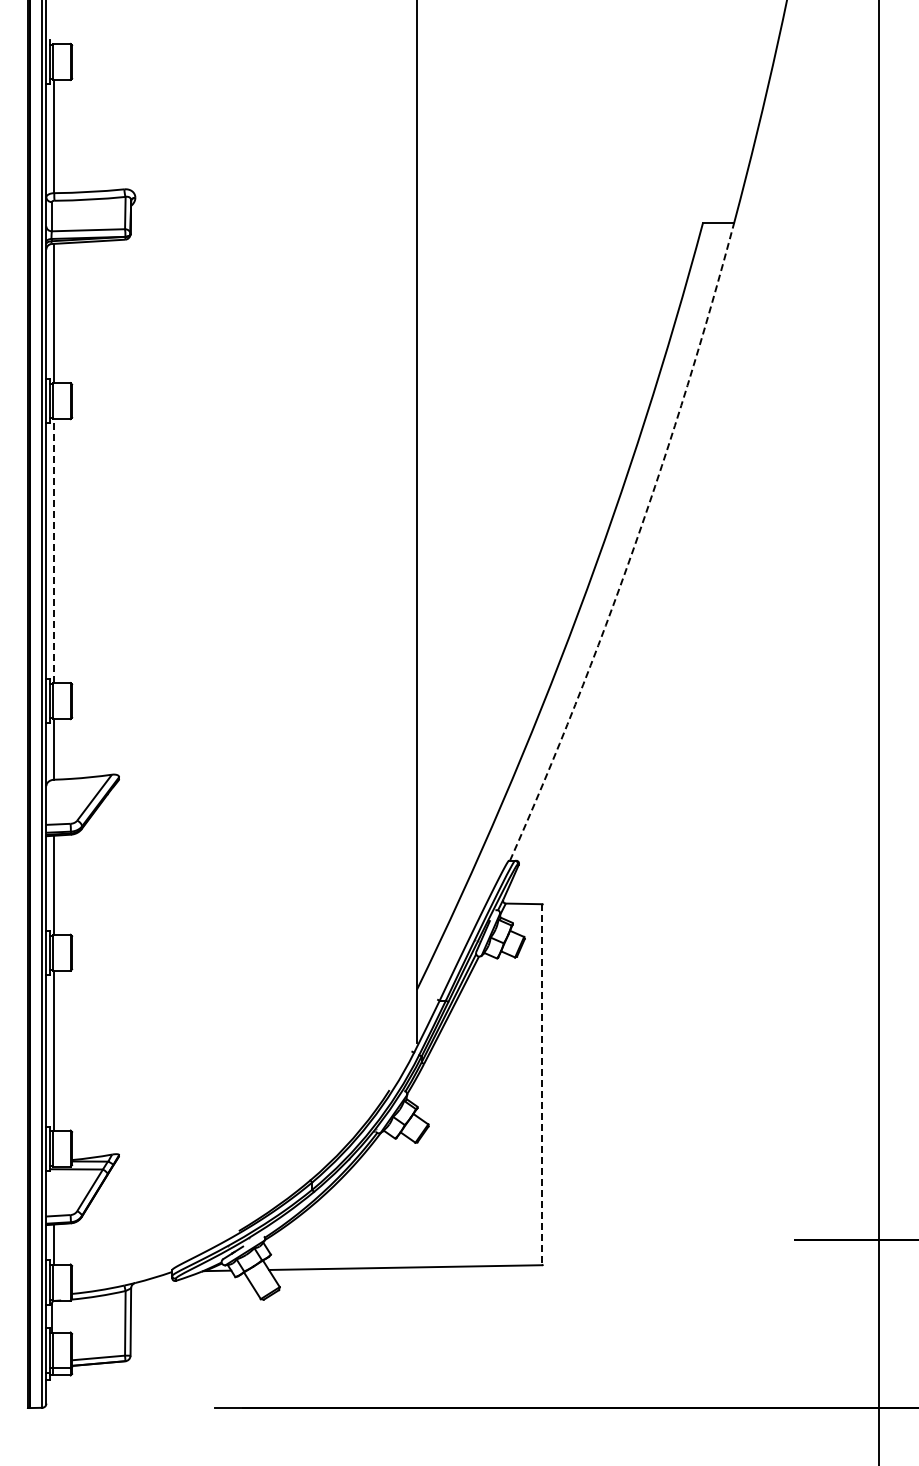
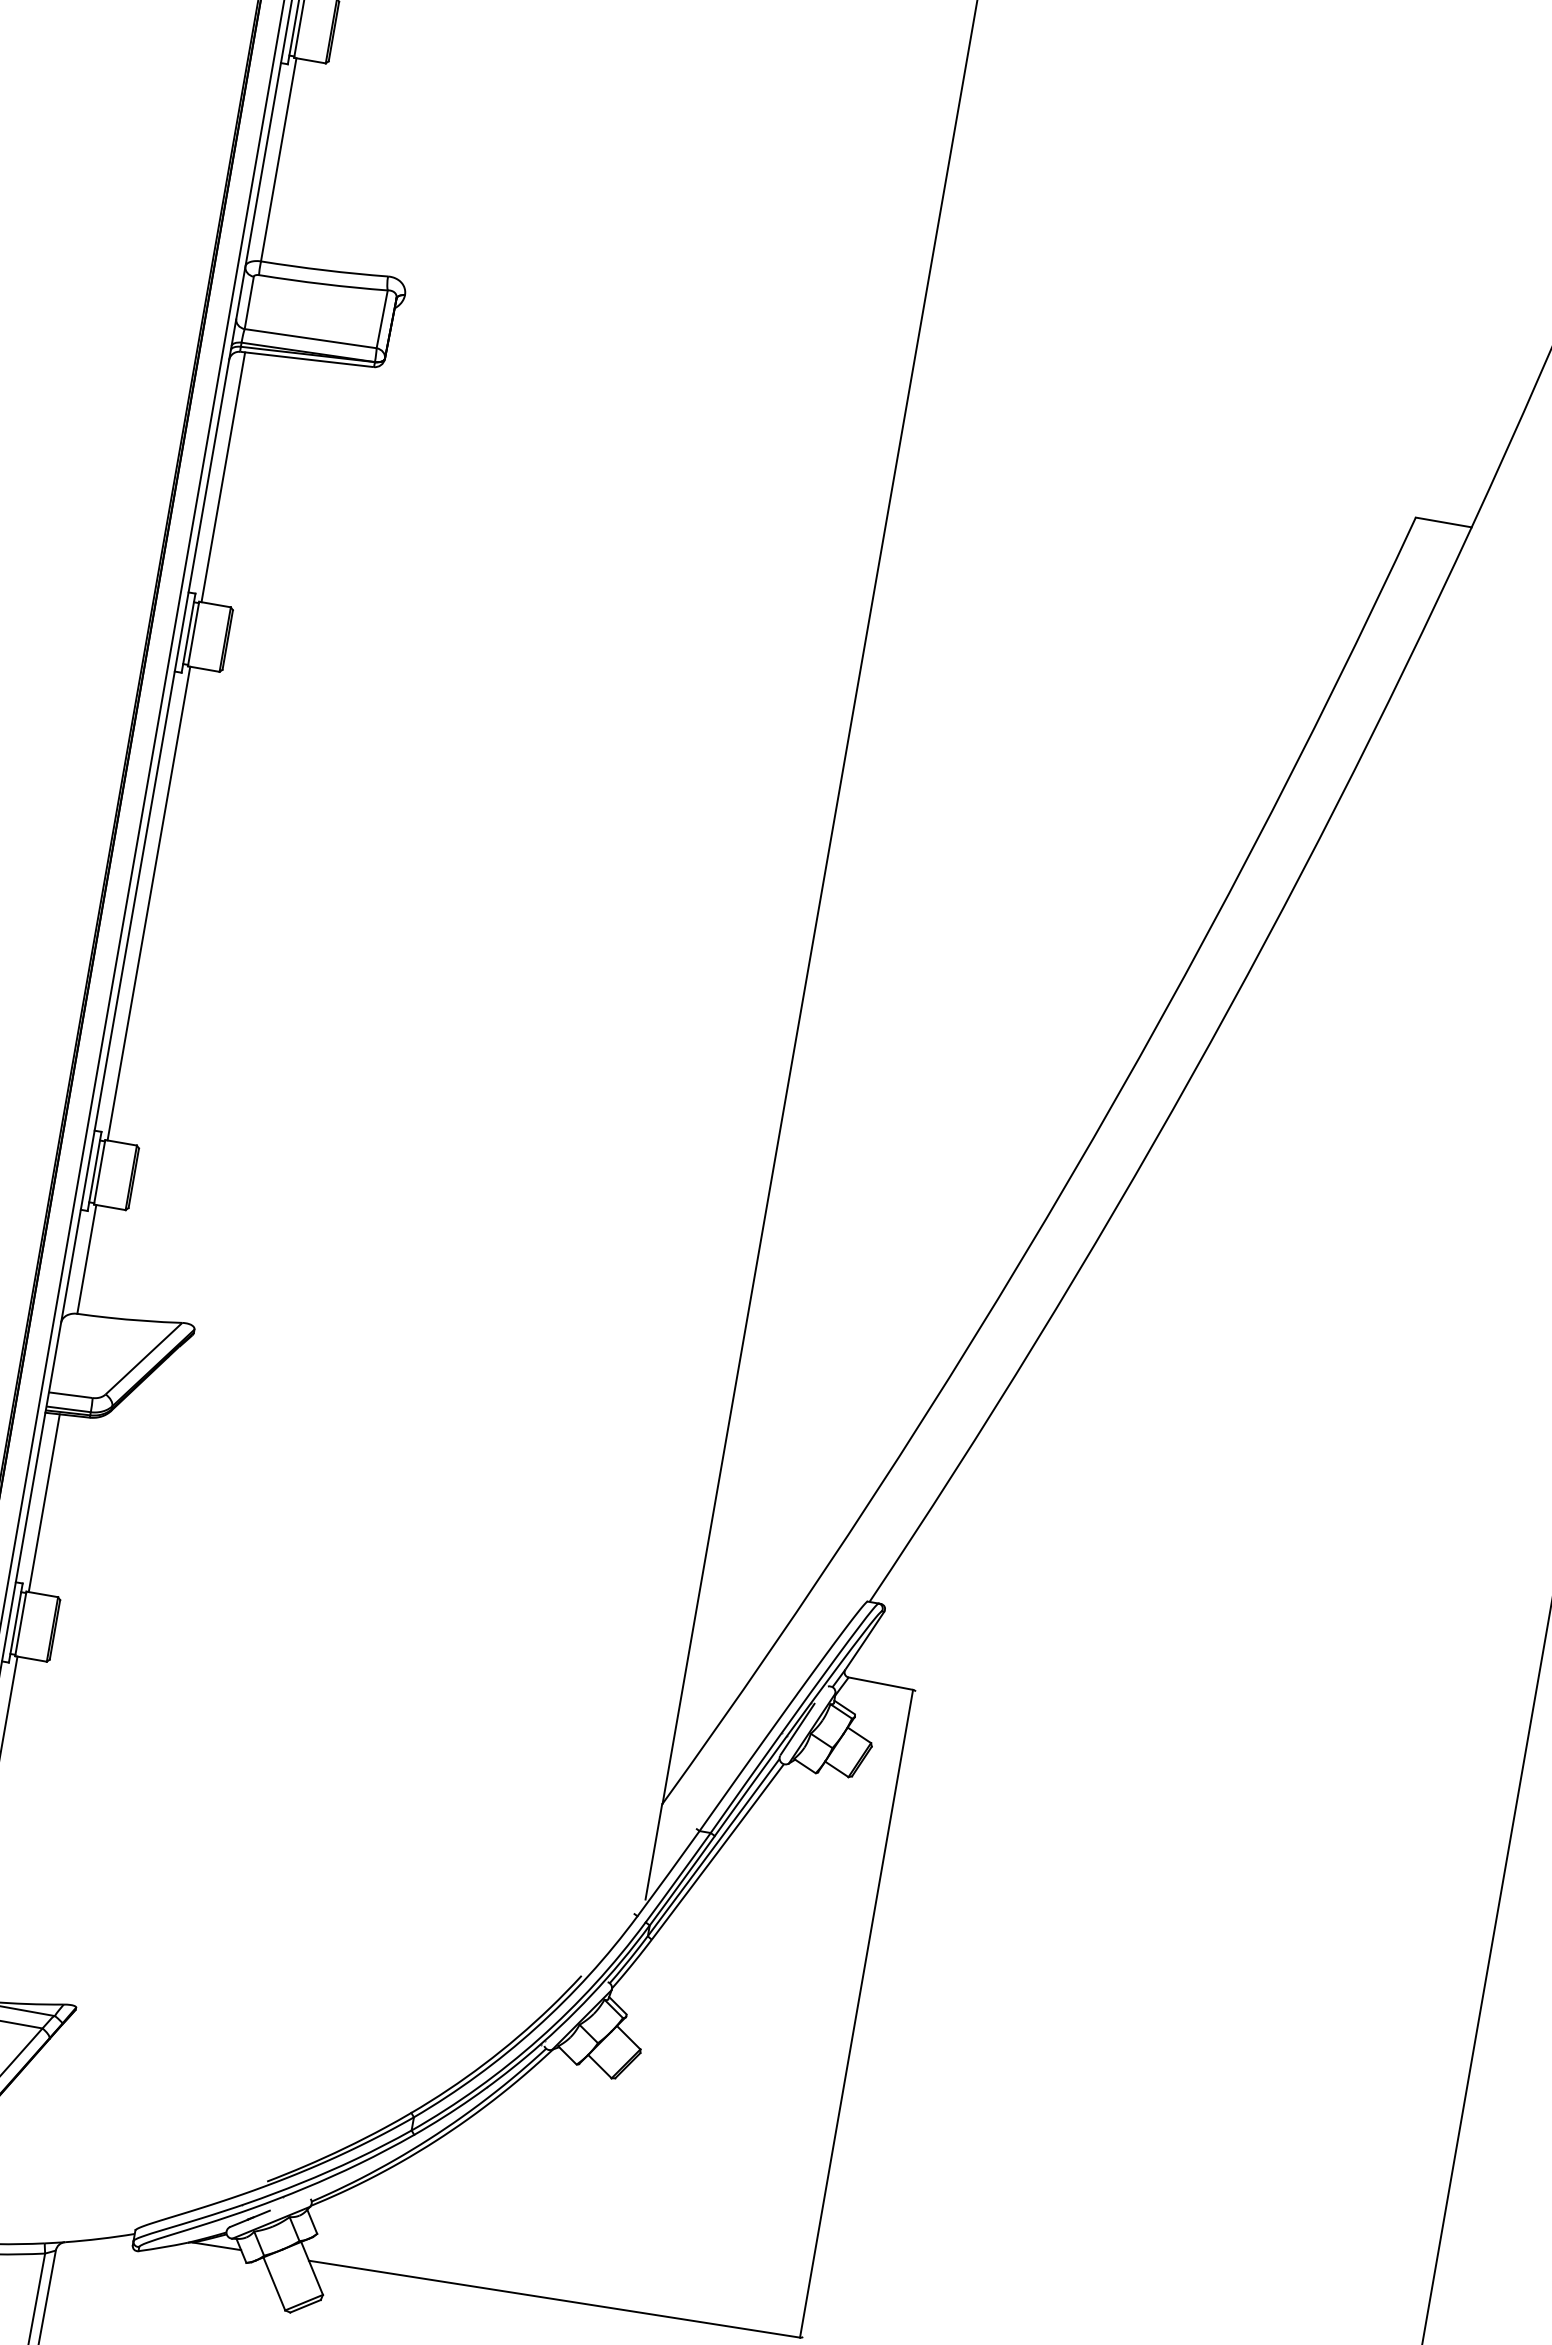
arc: (634, 546) -> (1191, 1077), dashed -> solid
line: (54, 550) -> (149, 902), dashed -> solid
line: (541, 1084) -> (856, 2013), dashed -> solid

